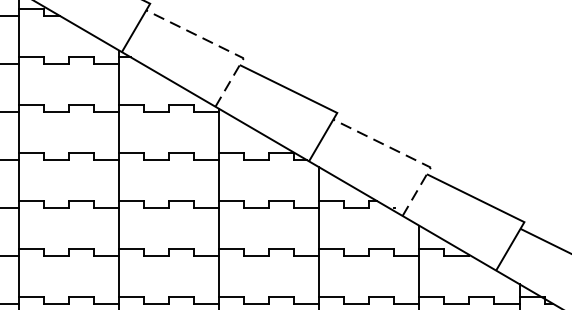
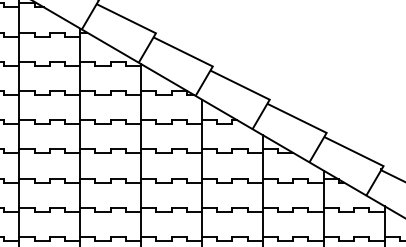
line: (219, 47) -> (141, 26), dashed -> solid
line: (407, 155) -> (255, 92), dashed -> solid

